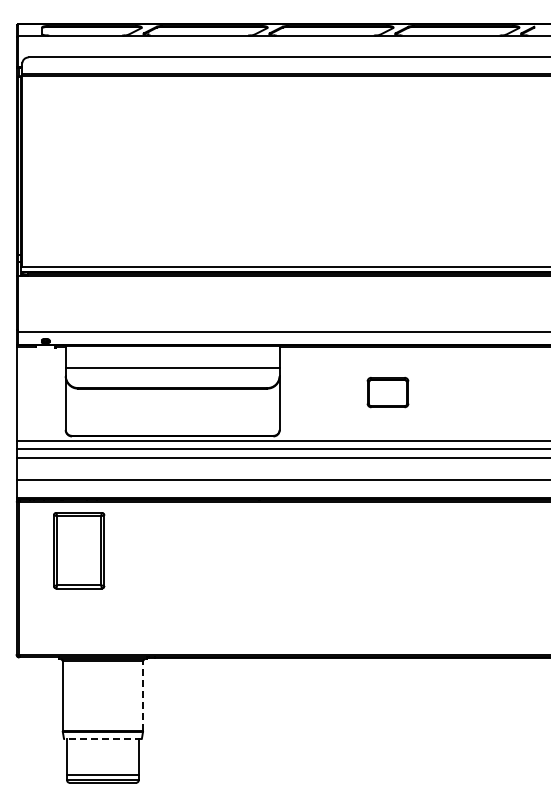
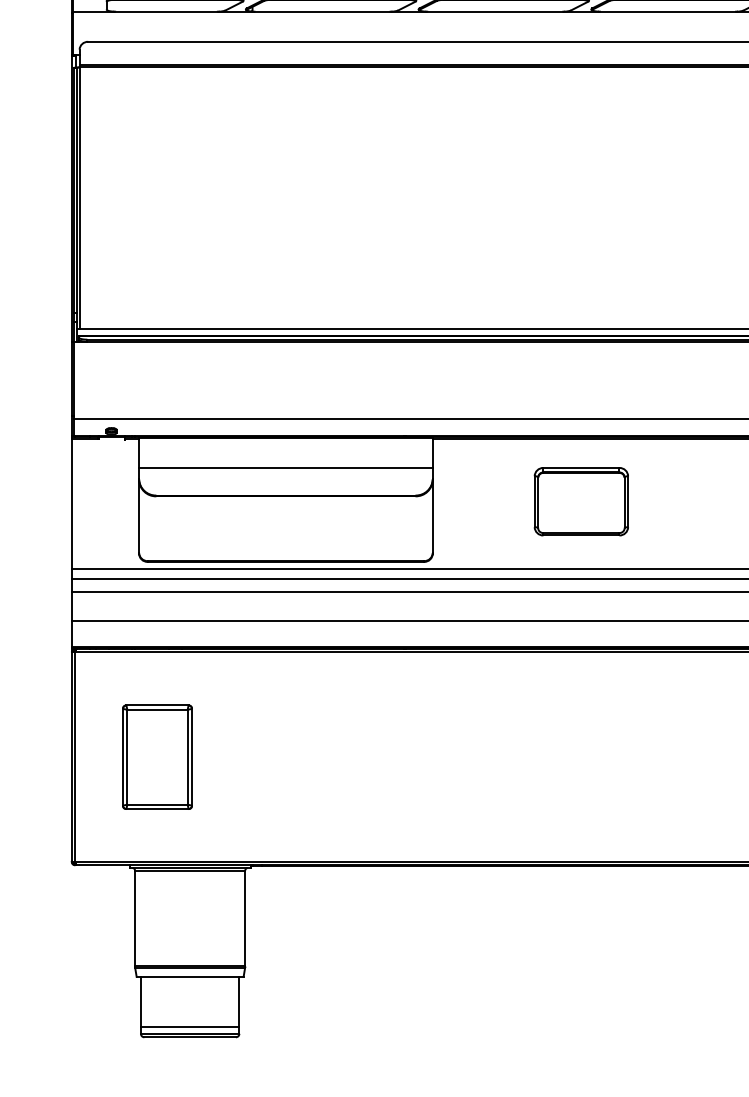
part: (387, 392) -> (580, 501), size x1.67
part: (79, 550) -> (157, 756), moved
line: (143, 696) -> (245, 918), dashed -> solid
line: (102, 738) -> (189, 976), dashed -> solid

